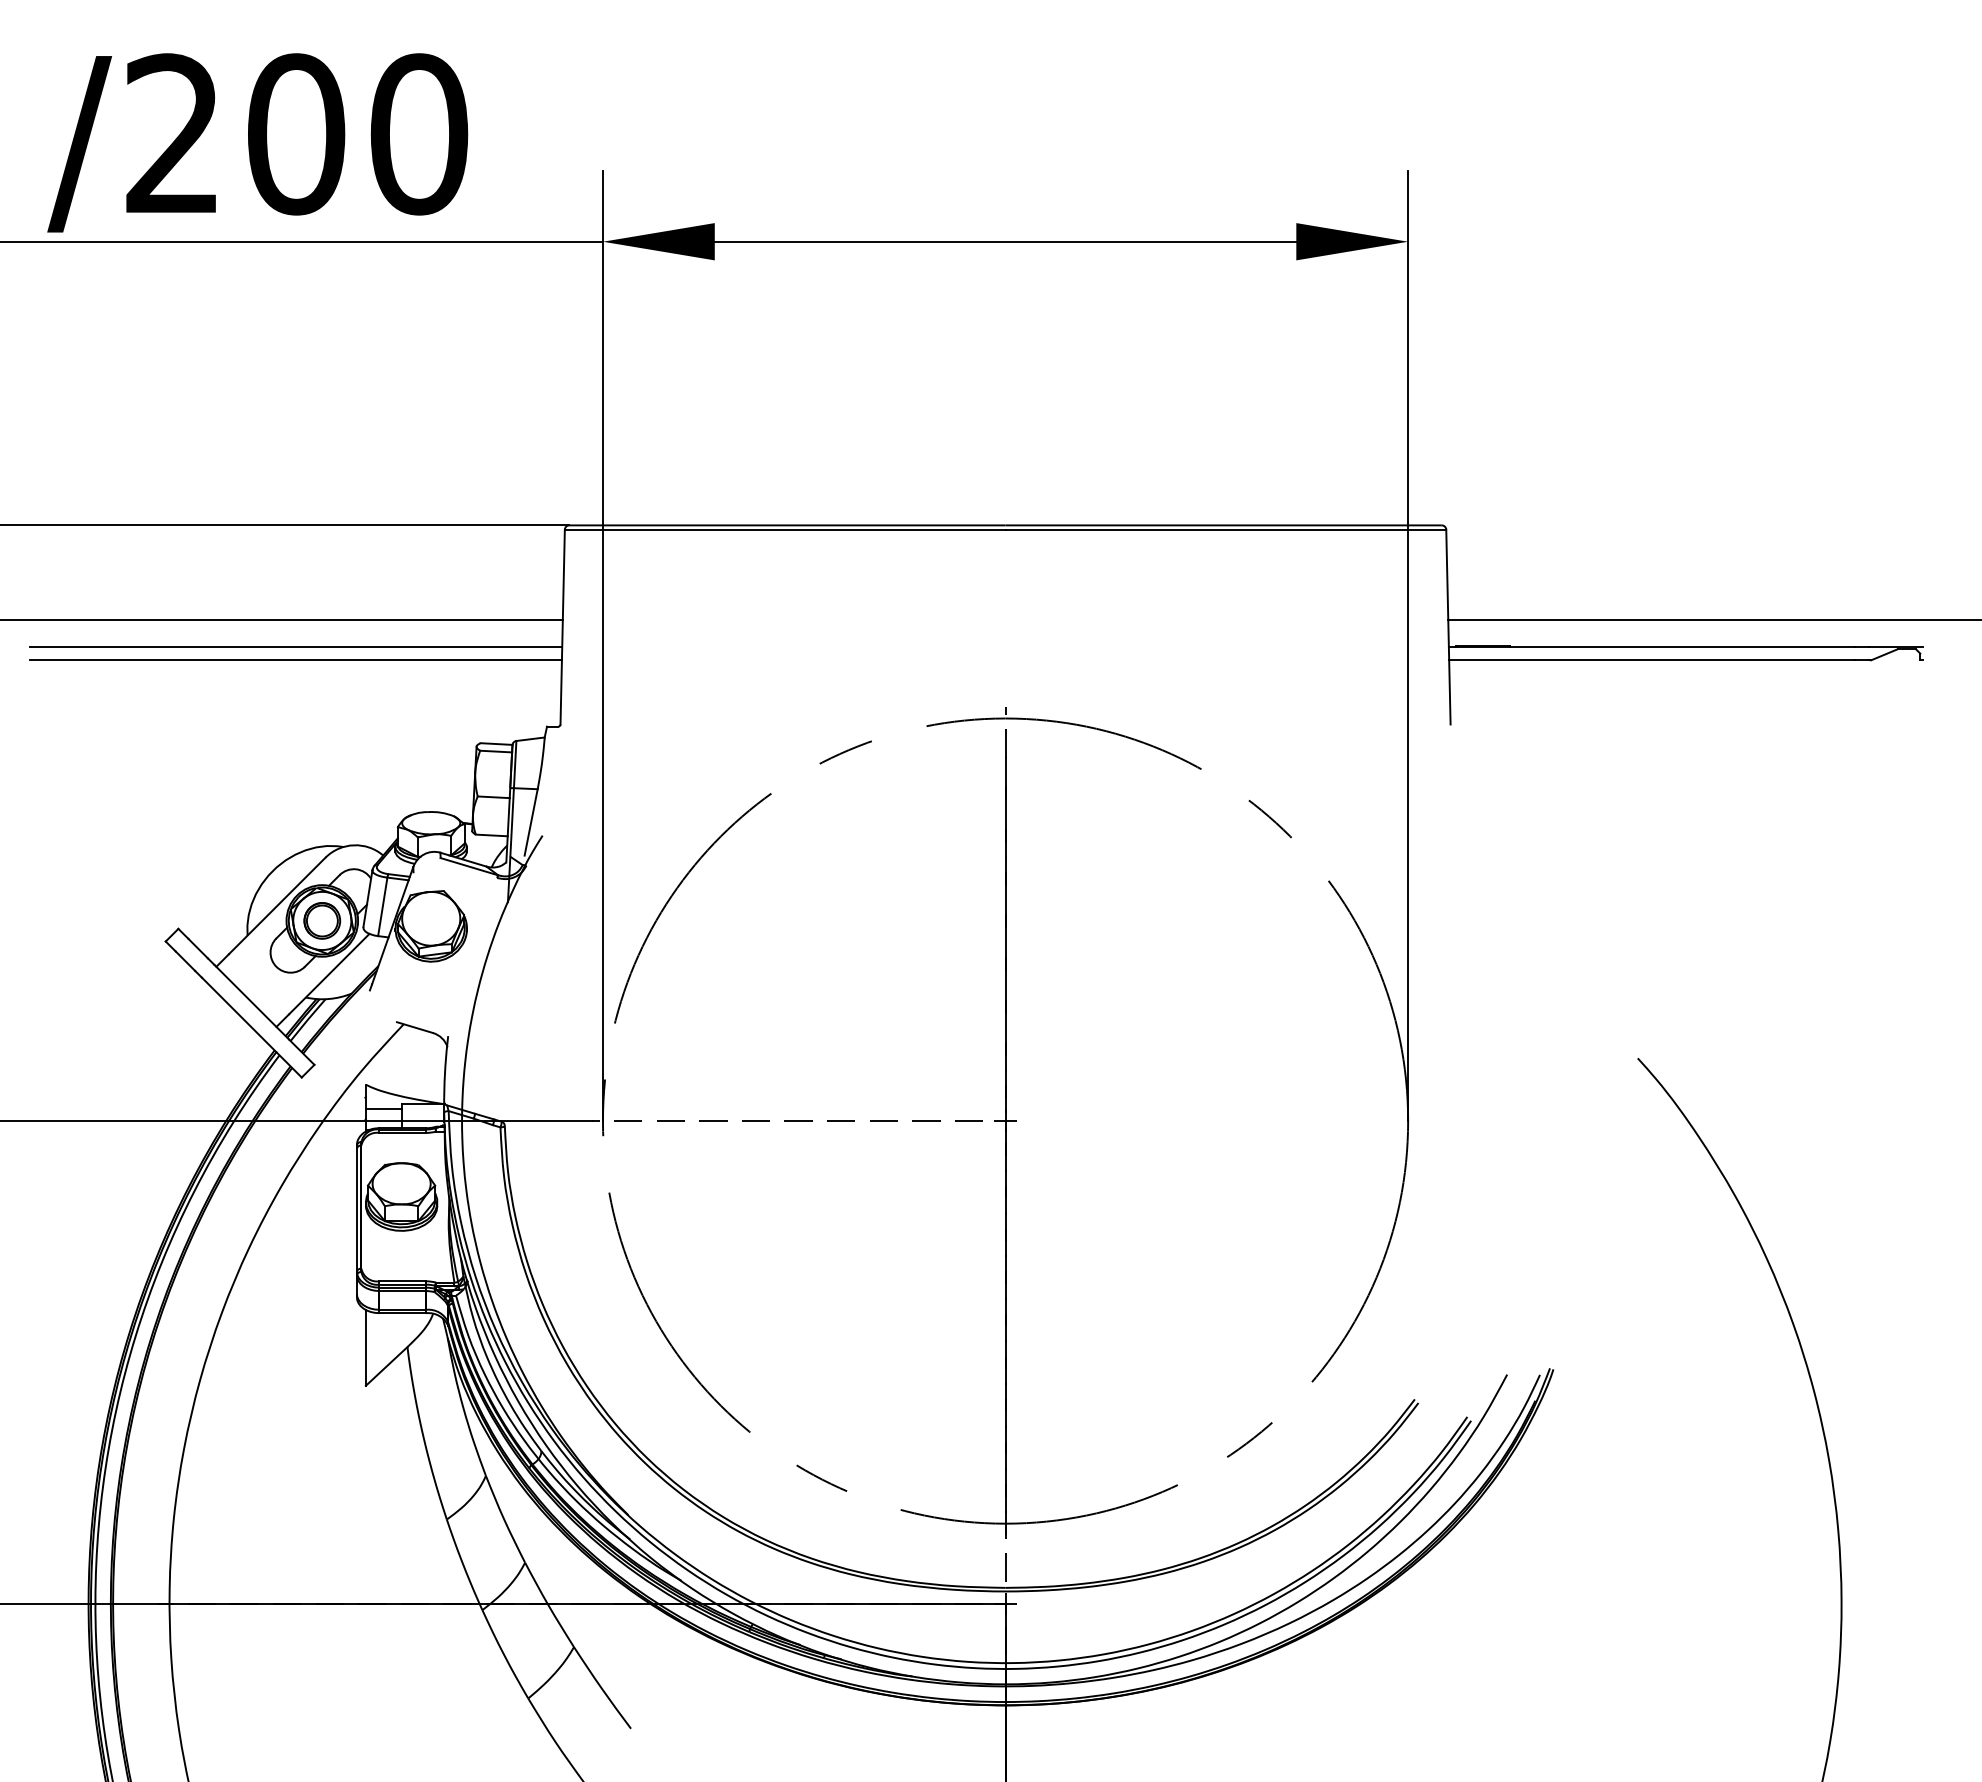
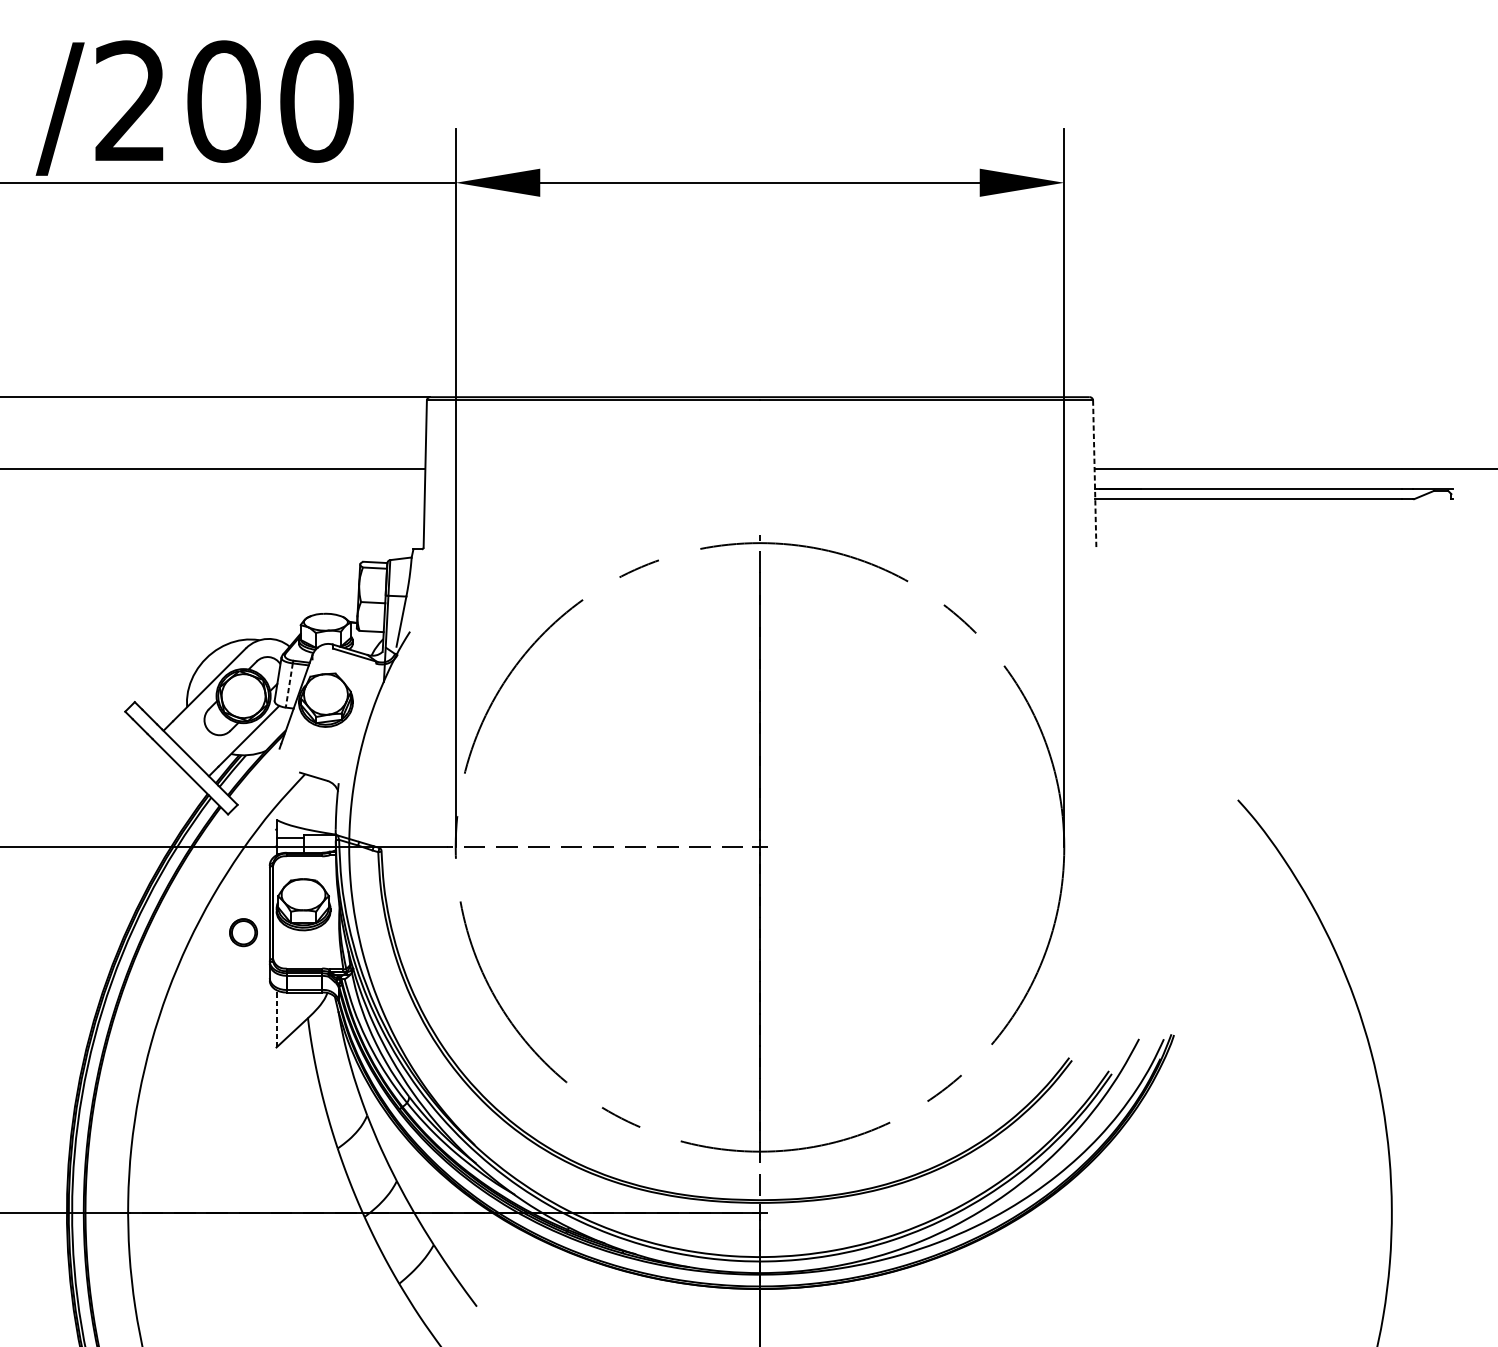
line: (1448, 627) -> (1094, 474), solid -> dashed
line: (296, 646) -> (224, 488), removed
line: (295, 660) -> (223, 499), removed
line: (382, 906) -> (289, 685), solid -> dashed
part: (322, 920) -> (243, 932), moved
line: (365, 1347) -> (276, 1018), solid -> dashed

